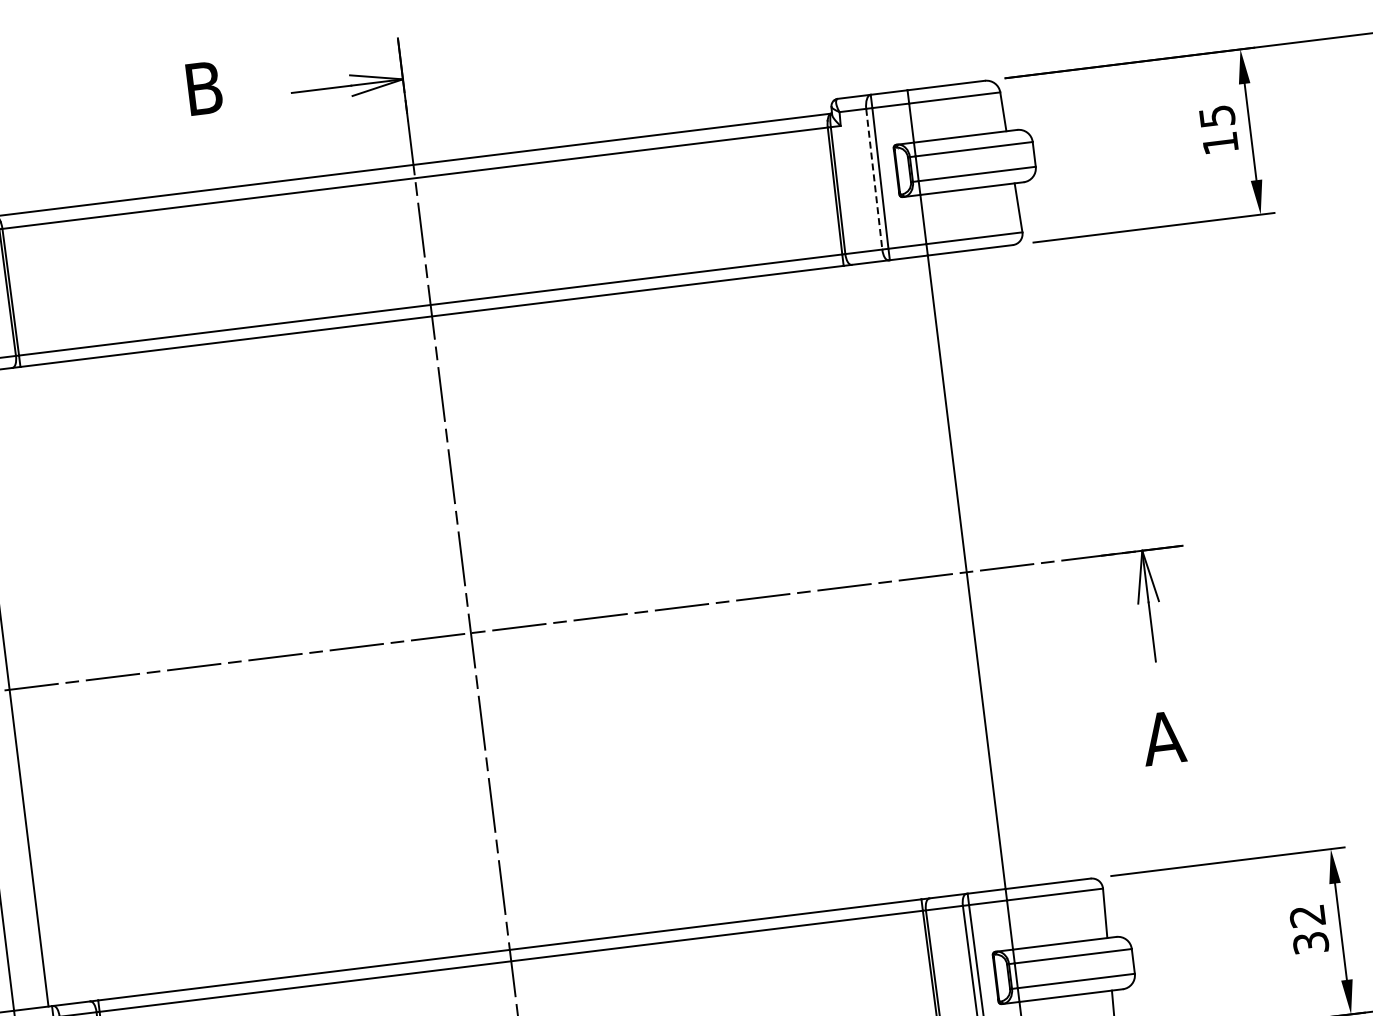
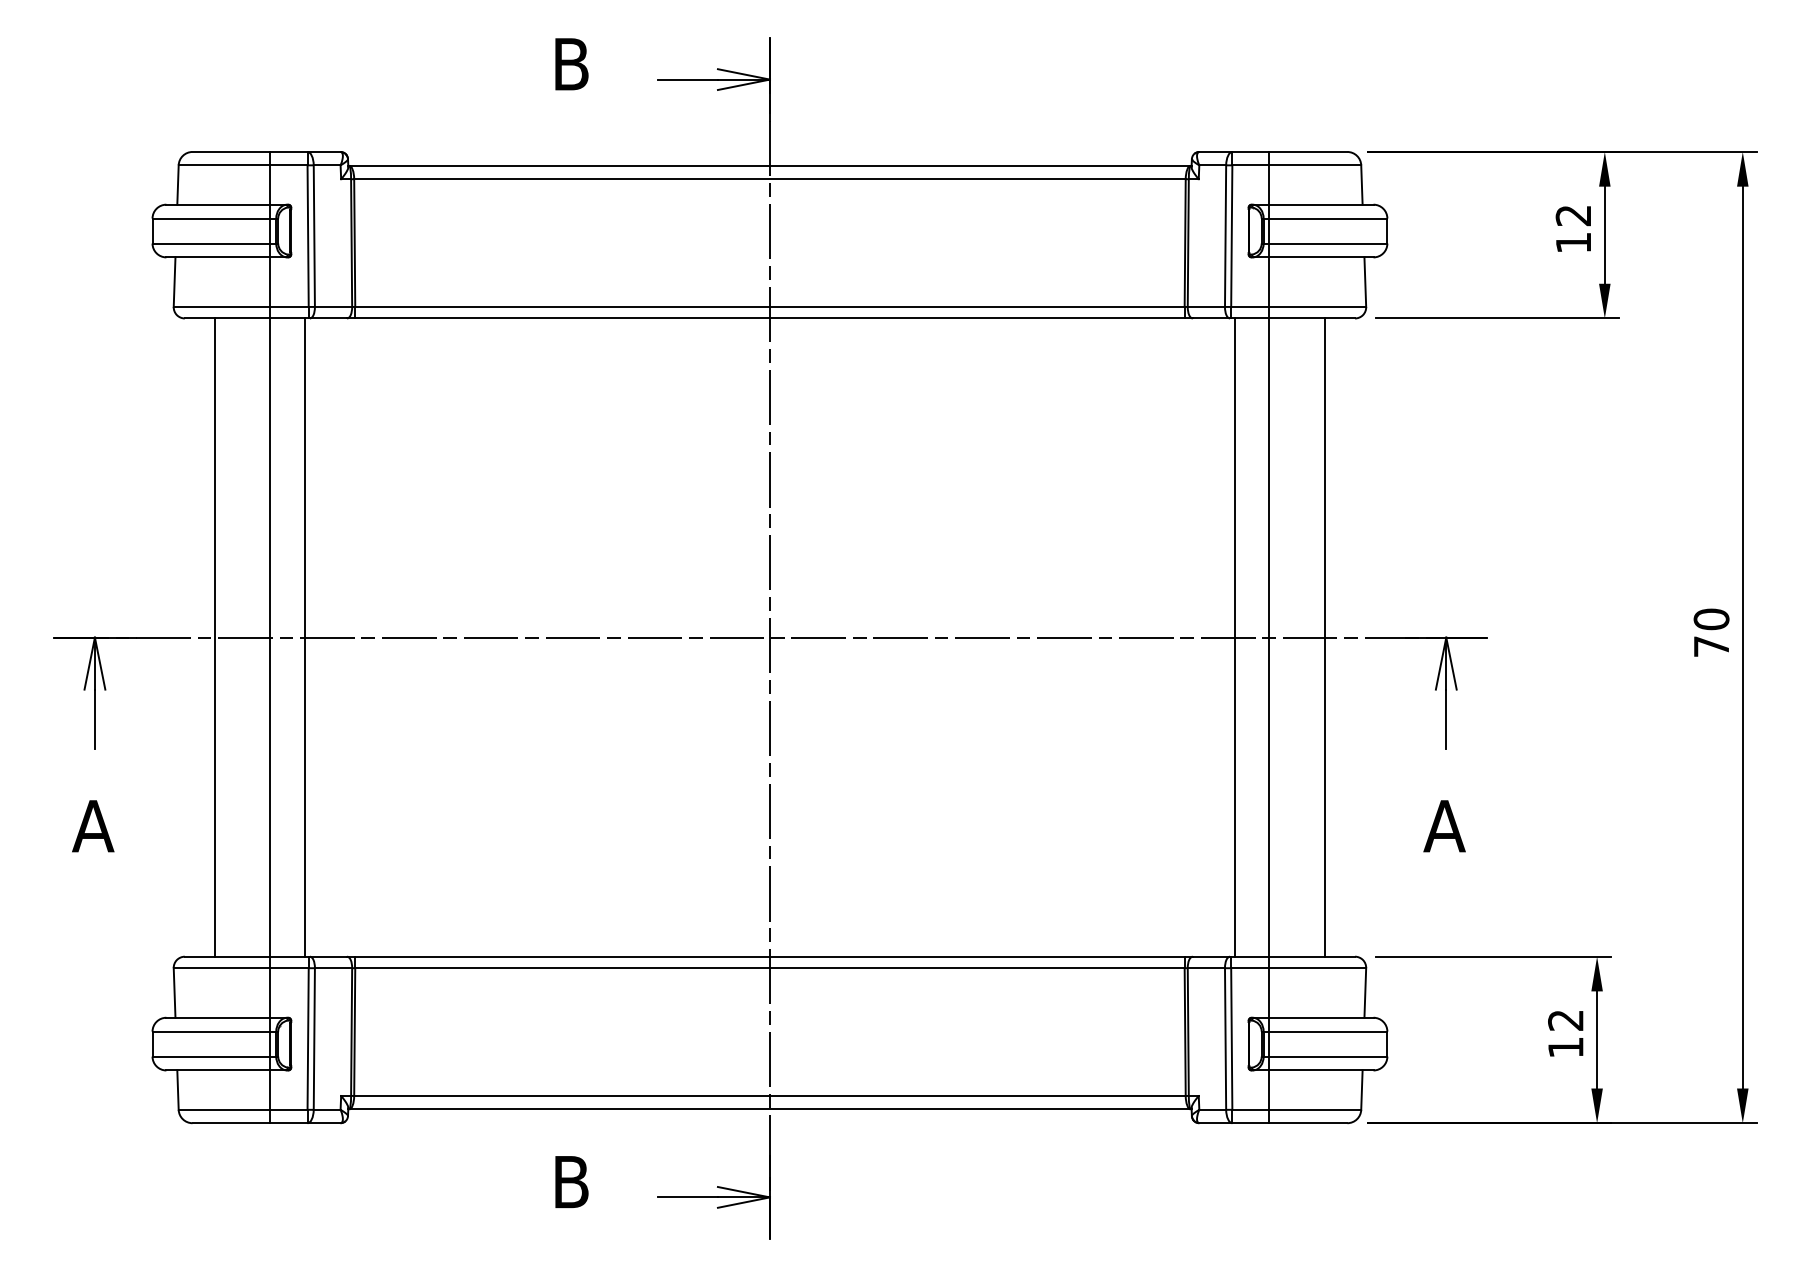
text: (1217, 116) -> (1573, 215), 15 -> 12
line: (874, 179) -> (1225, 236), dashed -> solid
line: (1021, 565) -> (1324, 637), added
line: (932, 576) -> (1234, 637), added
text: (1310, 943) -> (1565, 1047), 32 -> 12

